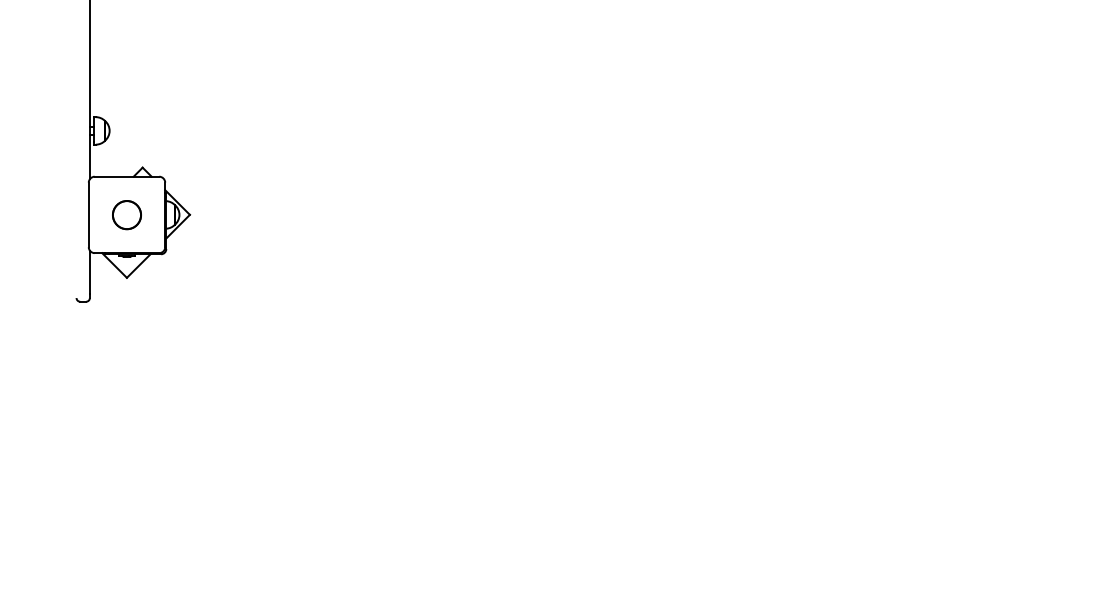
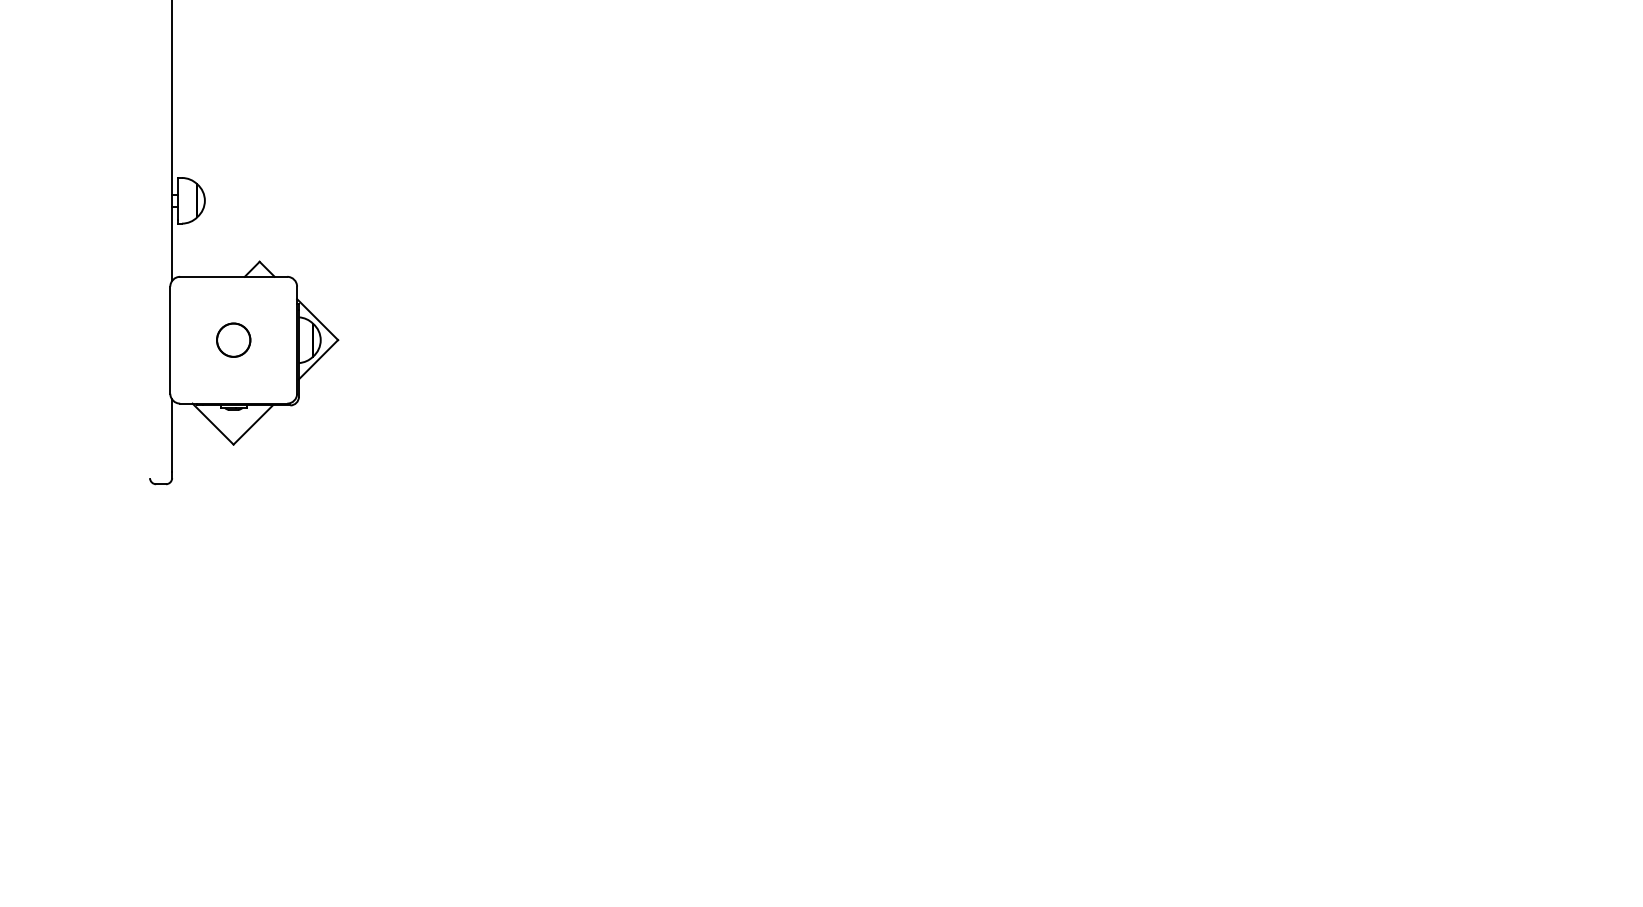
circle: (126, 214) -> (232, 339), size x0.71

